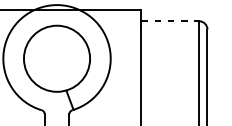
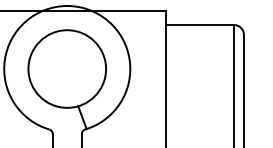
line: (170, 21) -> (200, 25), dashed -> solid

